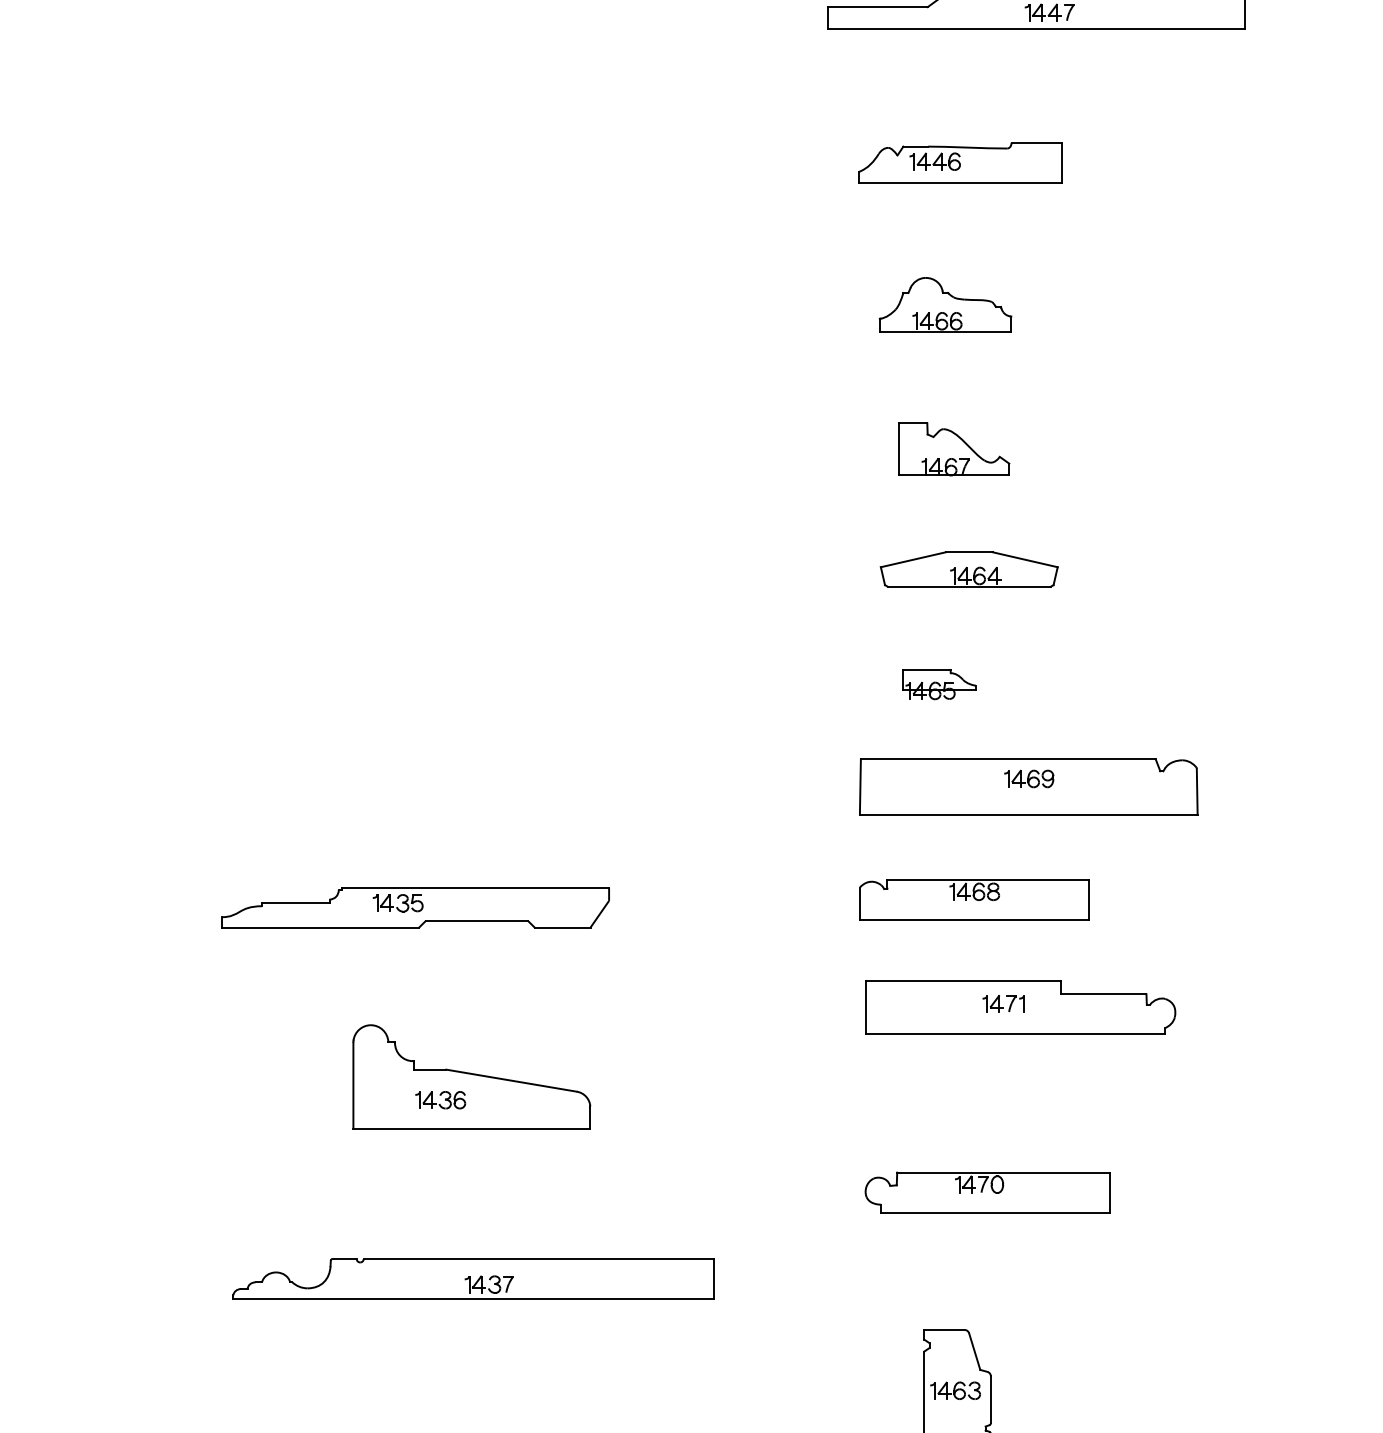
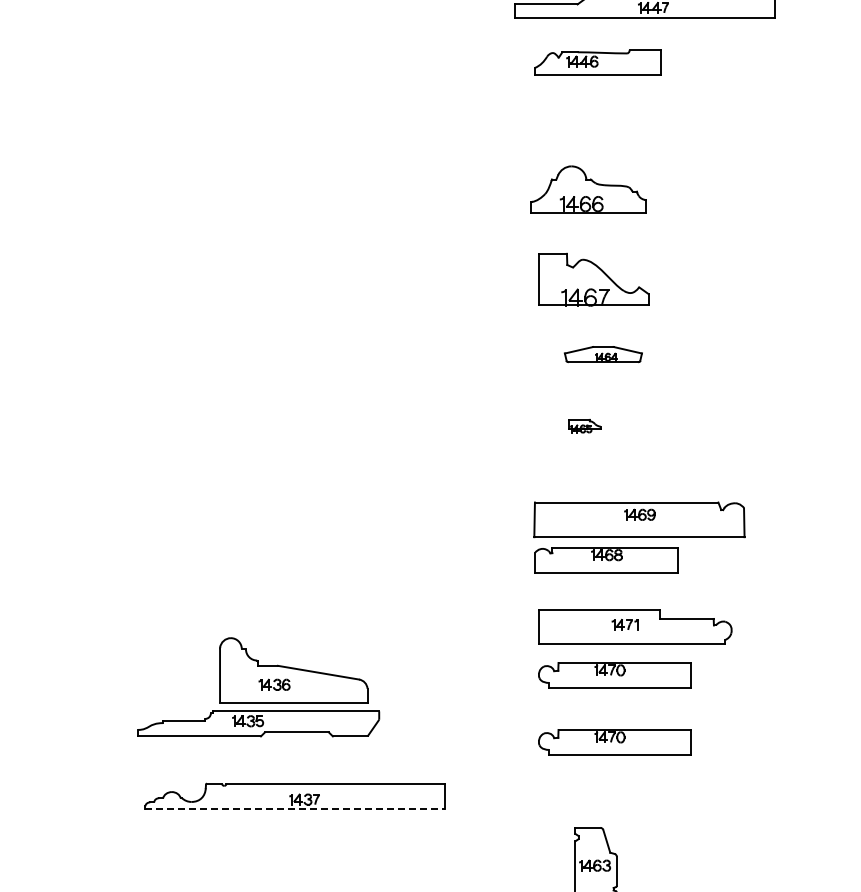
part: (959, 163) -> (597, 62), moved
part: (945, 304) -> (588, 189), size x1.4
part: (954, 449) -> (594, 279), size x1.6
part: (969, 569) -> (603, 354), size x0.7
part: (938, 685) -> (584, 426), size x0.7
part: (1028, 786) -> (639, 519), moved
part: (415, 906) -> (258, 723), moved
part: (987, 1085) -> (614, 675), added
line: (473, 1298) -> (294, 808), solid -> dashed

